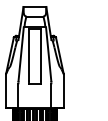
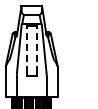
line: (29, 54) -> (26, 49), solid -> dashed
line: (40, 54) -> (36, 49), solid -> dashed

